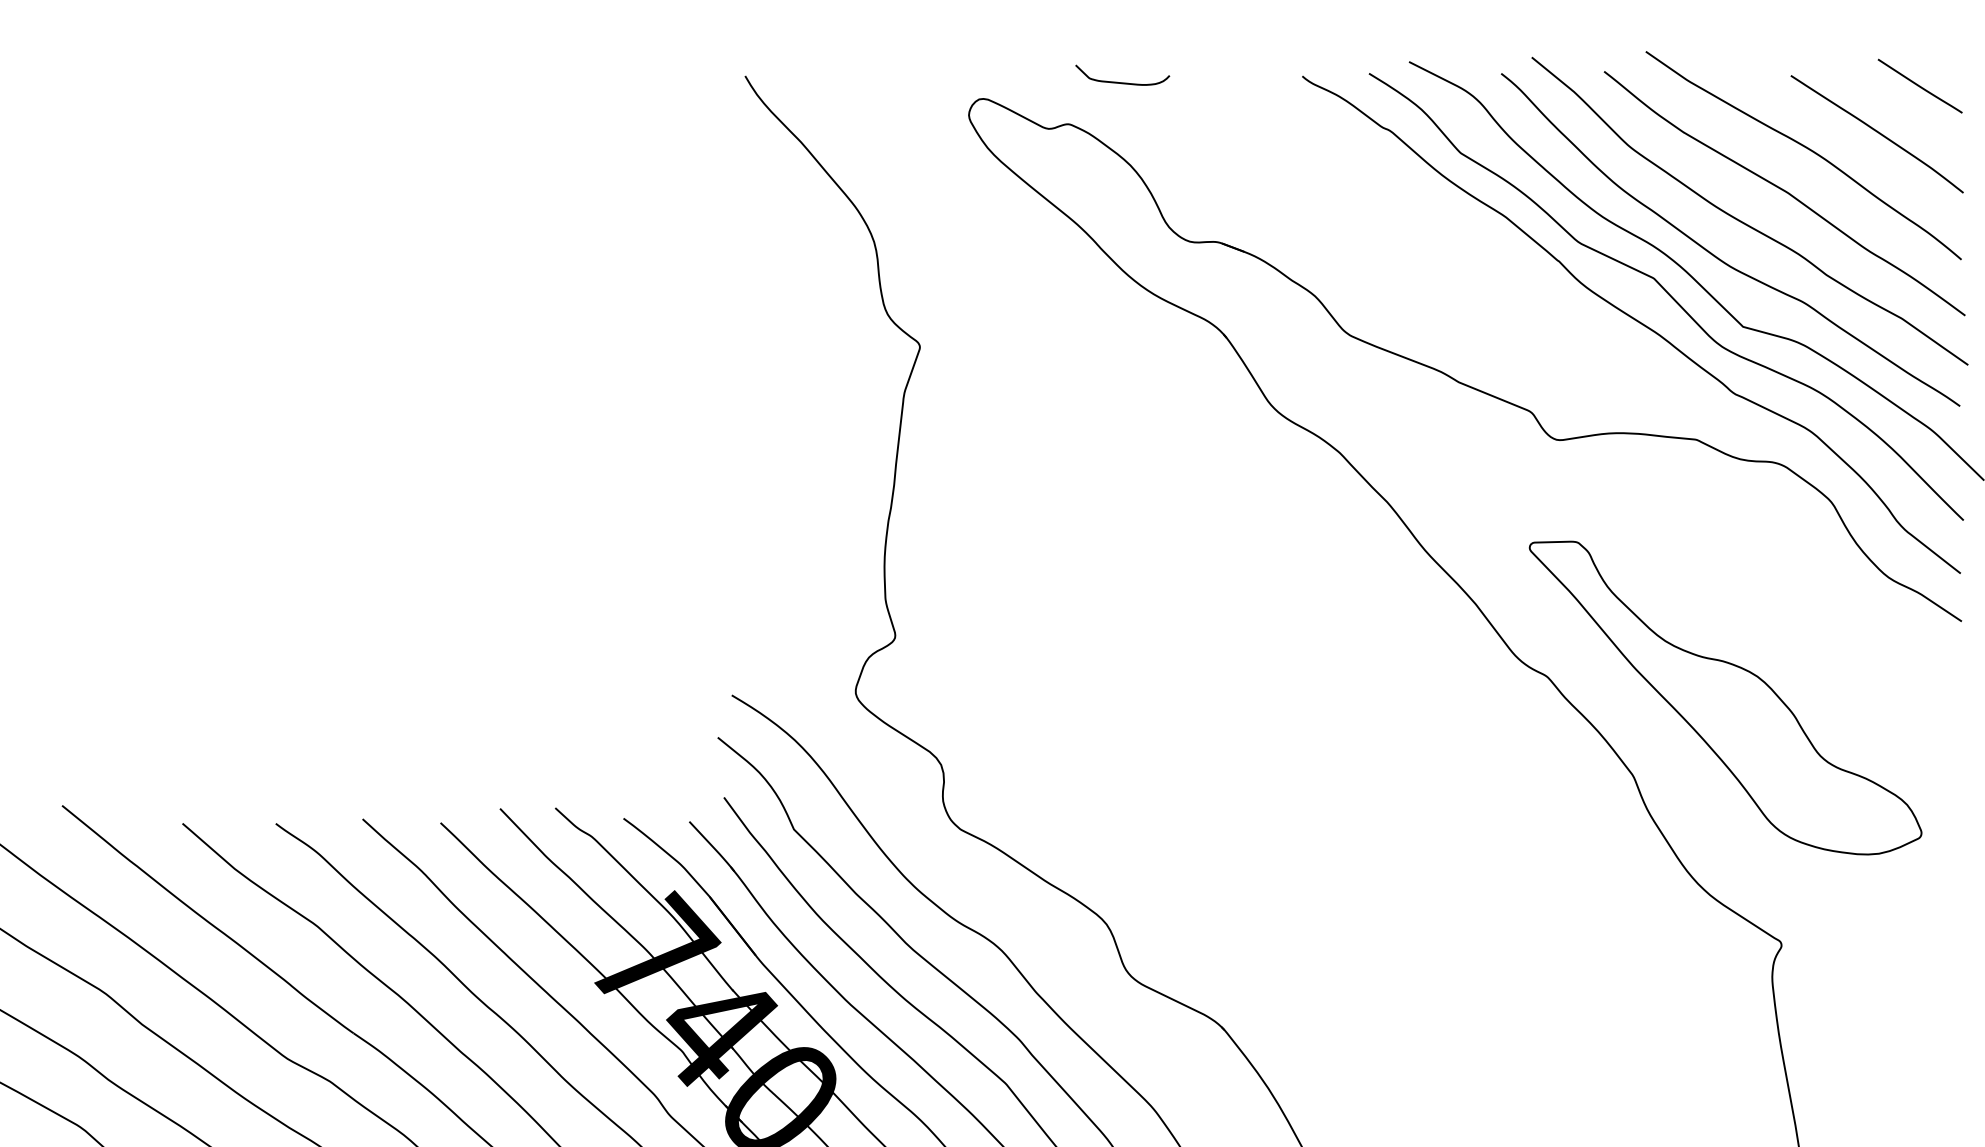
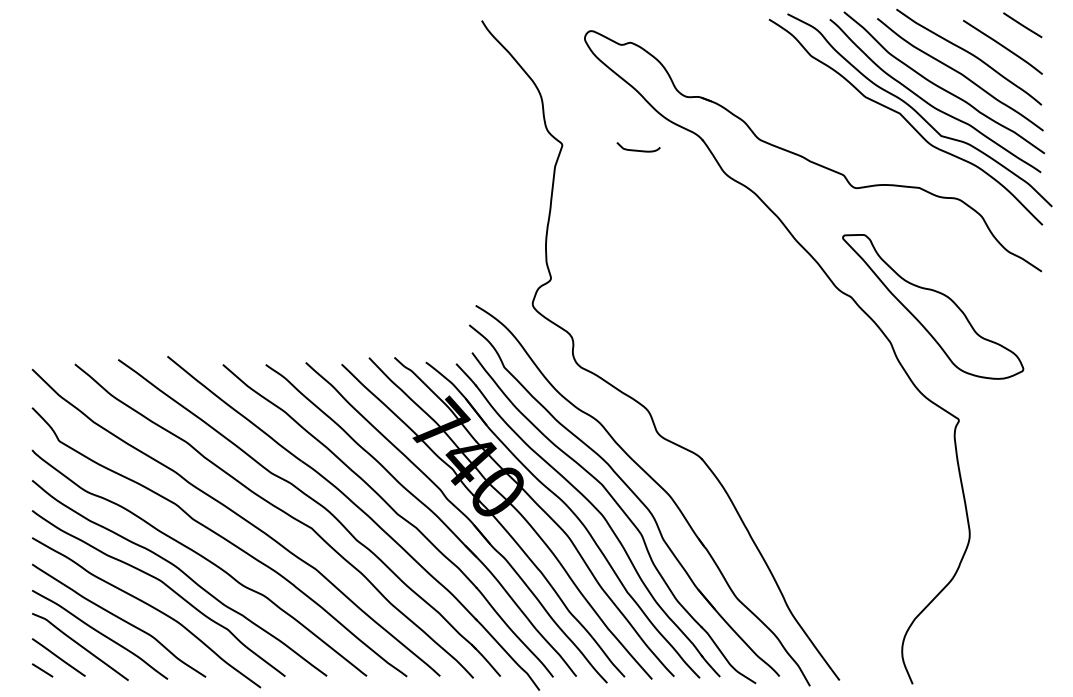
curve: (1120, 80) -> (637, 149), moved
curve: (1632, 321) -> (890, 133), removed

